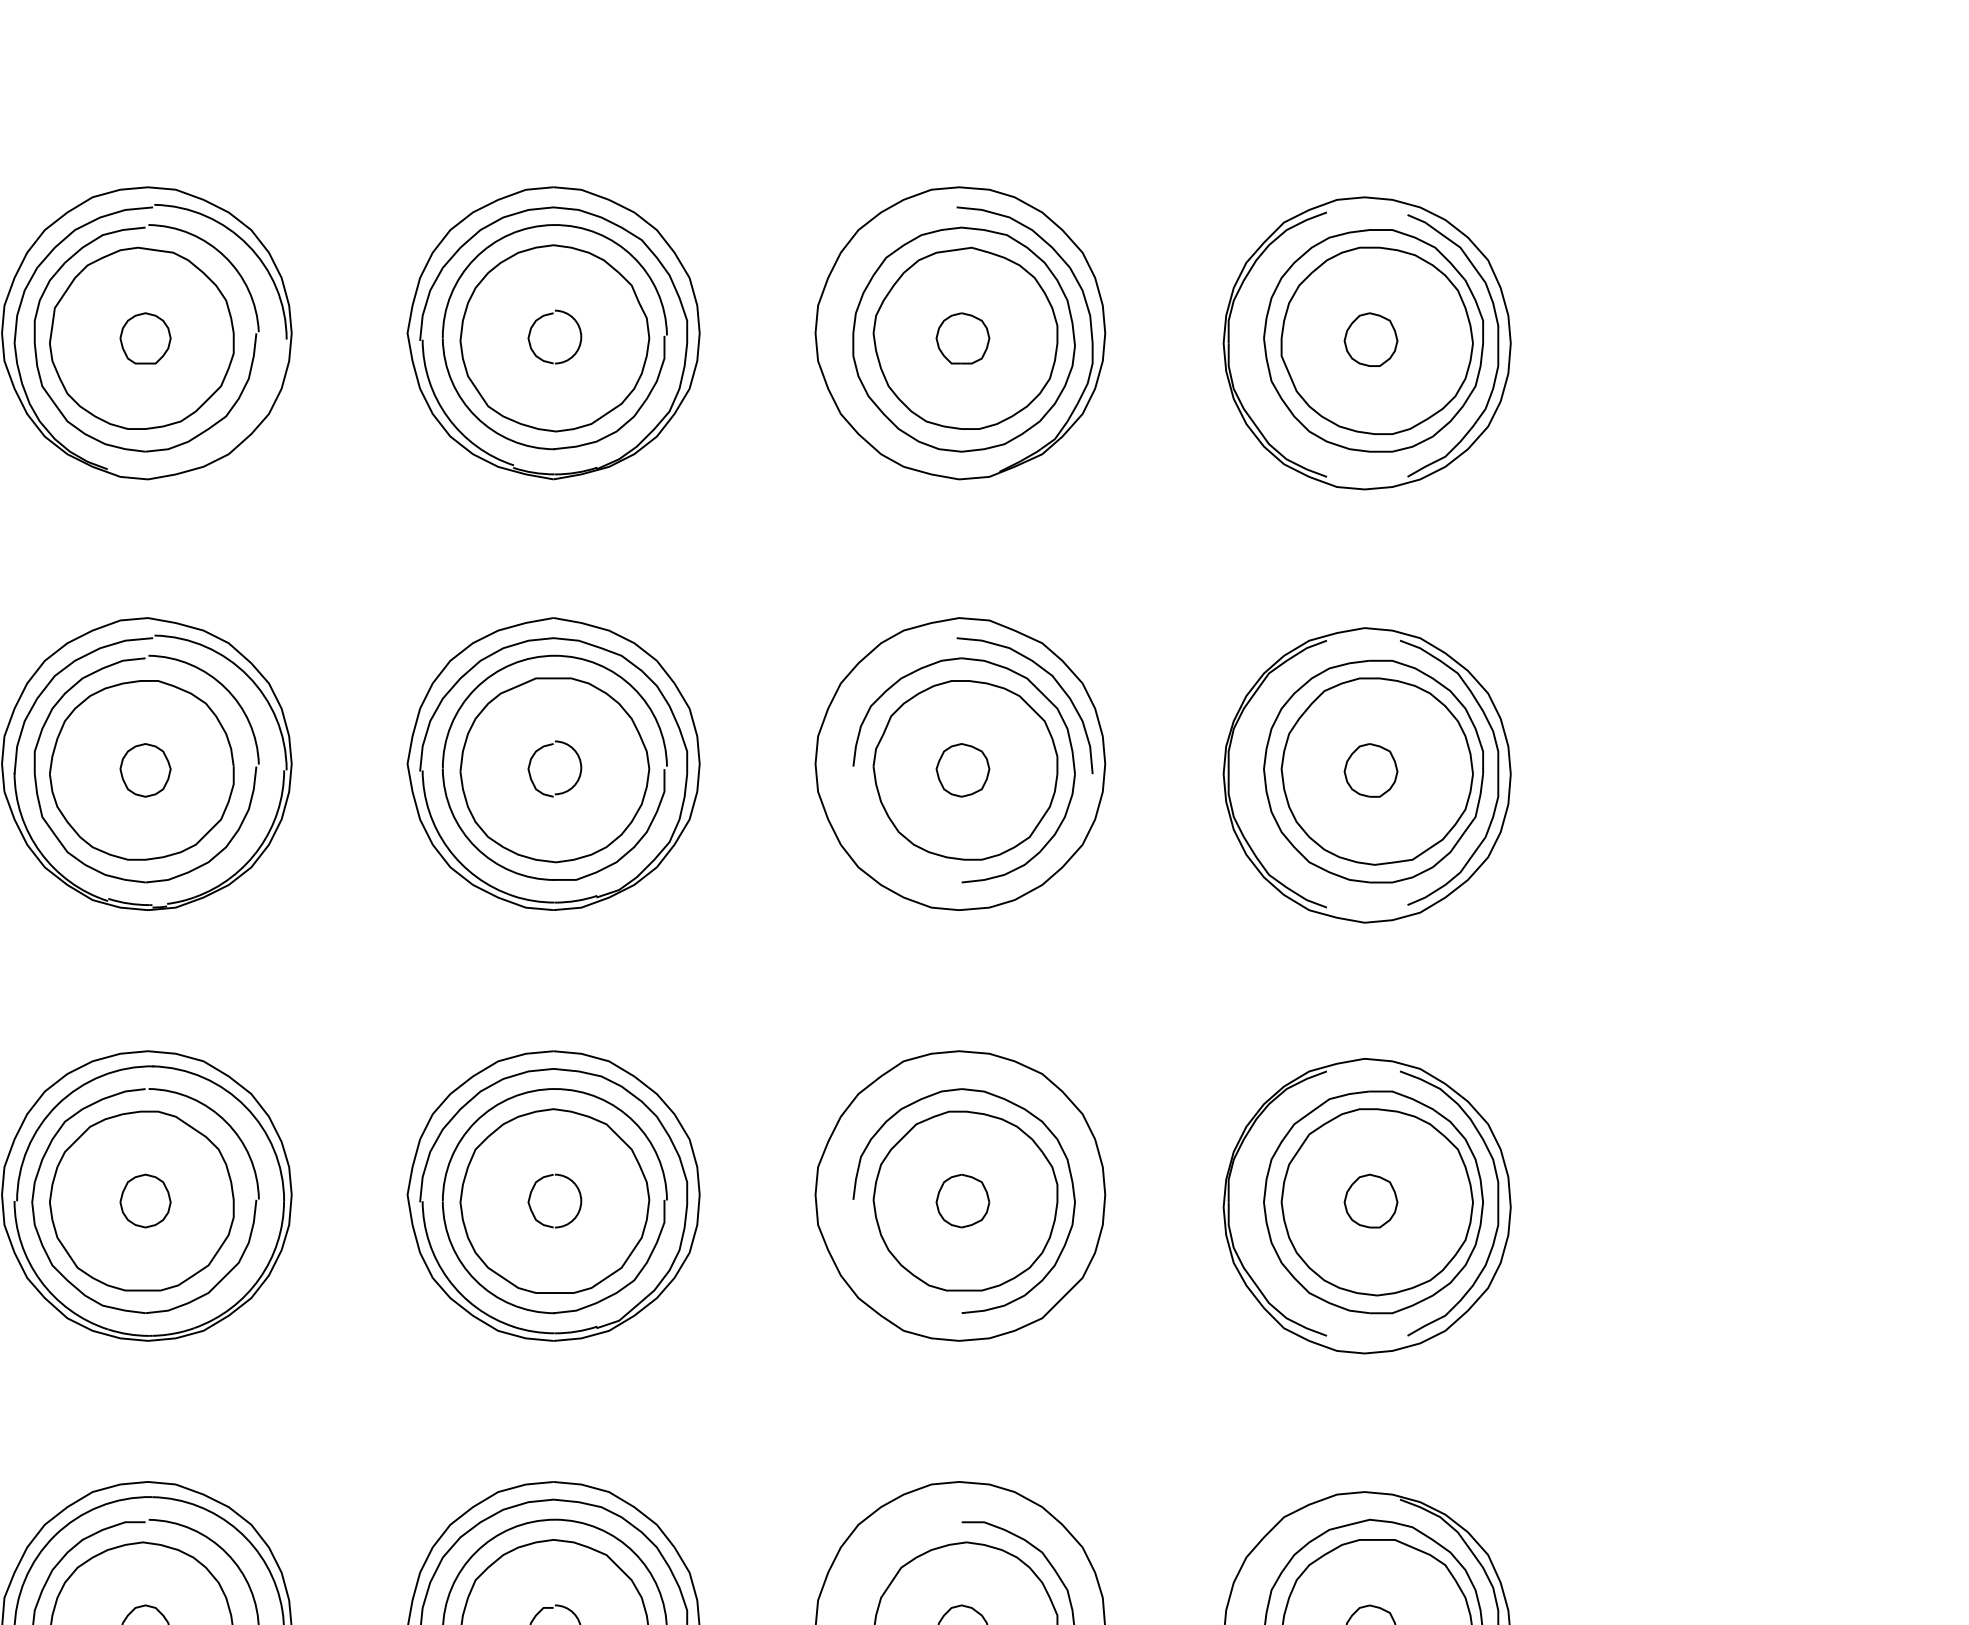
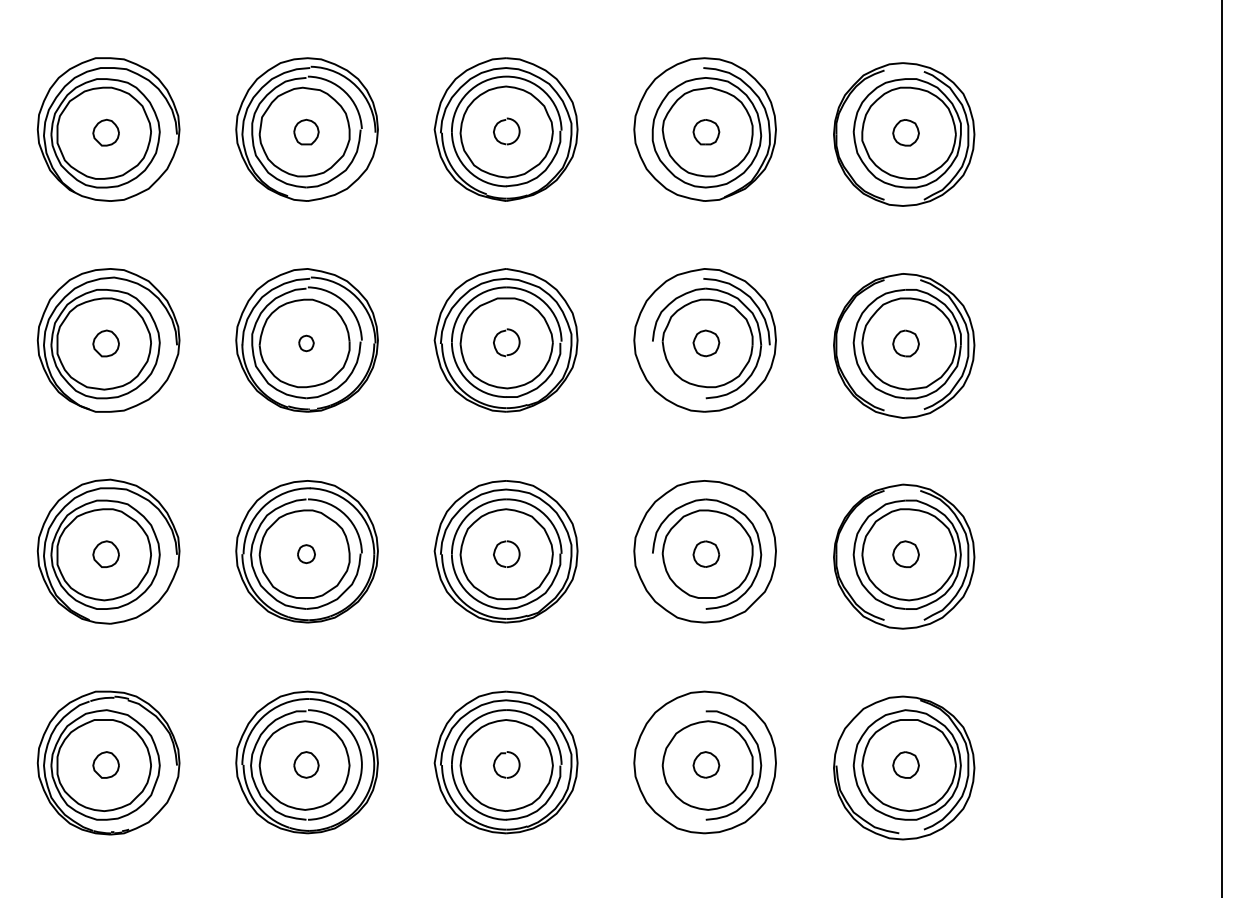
part: (145, 770) -> (306, 343), size x0.6
part: (145, 1199) -> (306, 553), size x0.7

